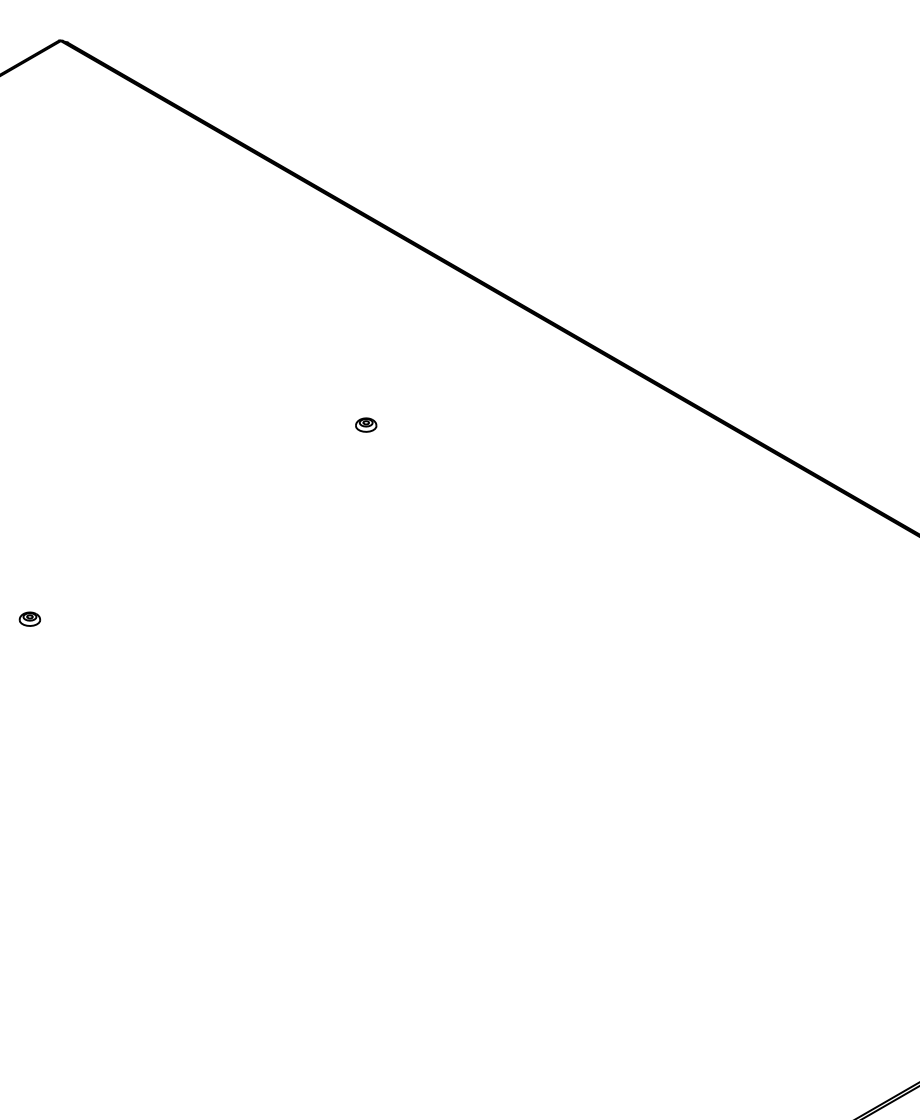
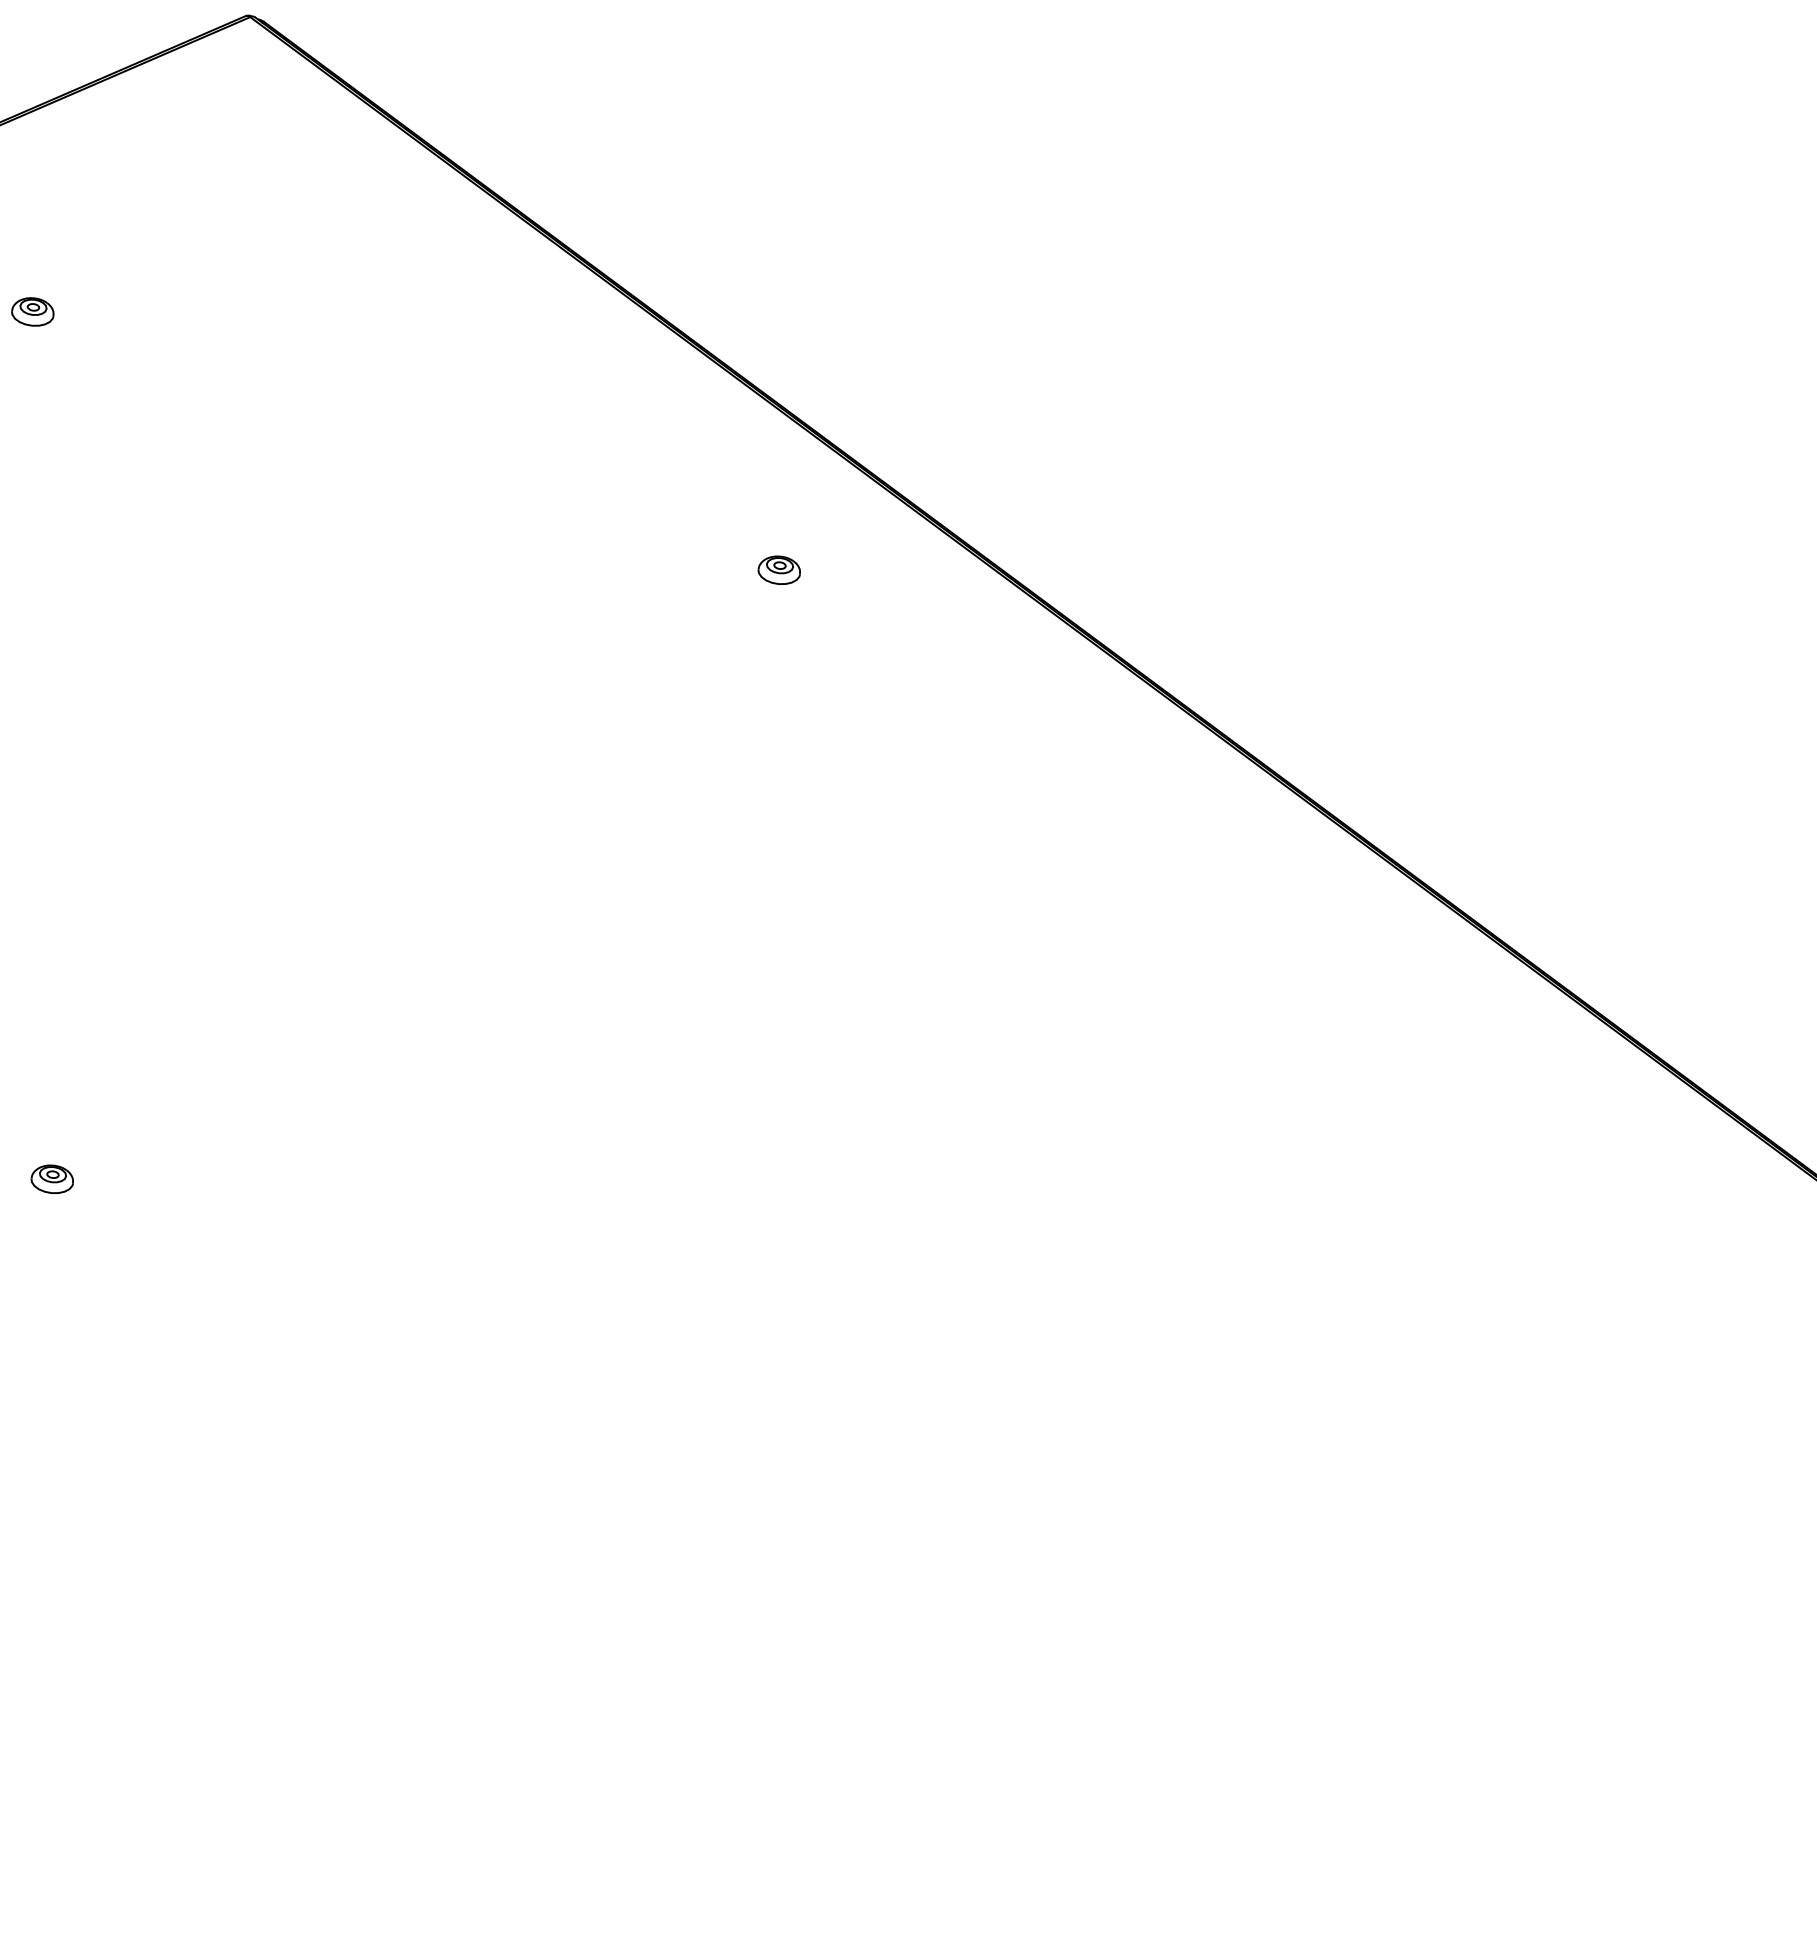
part: (366, 424) -> (780, 569), moved

